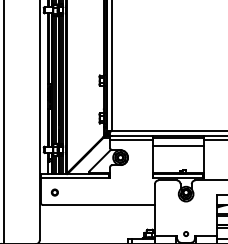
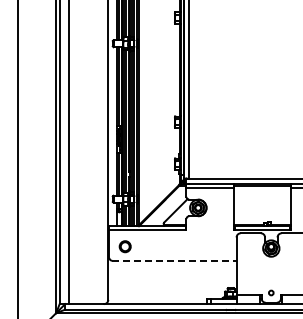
line: (178, 146) -> (262, 195), removed
part: (54, 192) -> (124, 246), size x1.6
line: (99, 204) -> (174, 260), solid -> dashed

